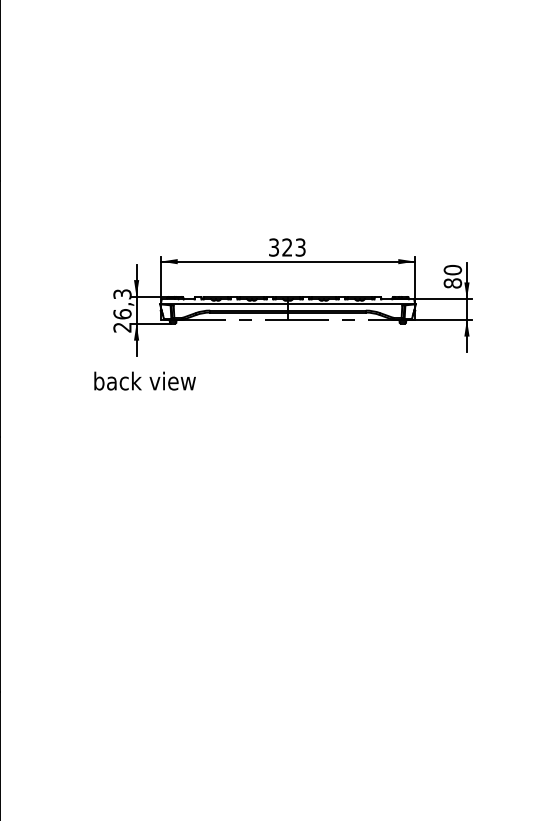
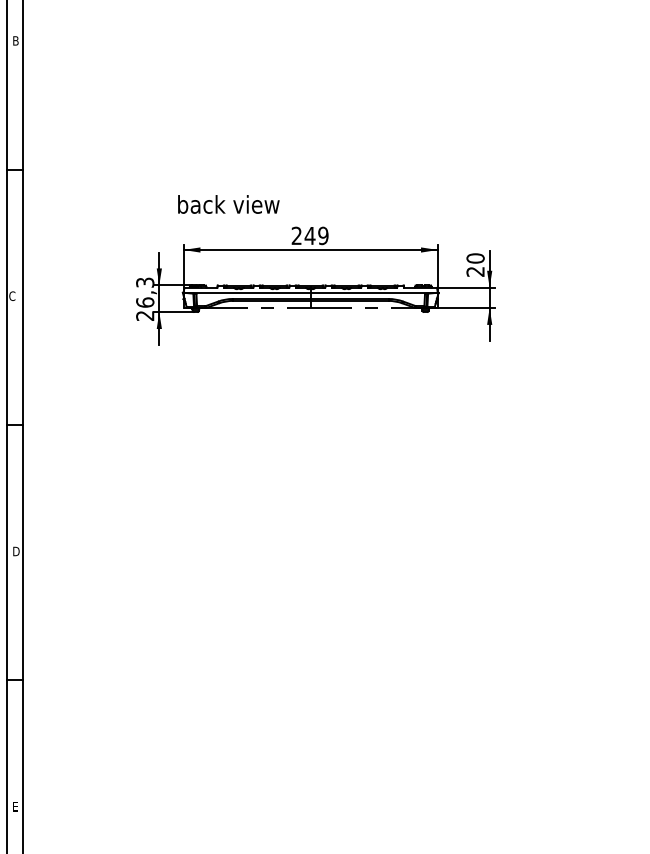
text: (286, 247) -> (309, 235), 323 -> 249
text: (452, 283) -> (475, 271), 80 -> 20
text: (144, 381) -> (228, 204), moved

